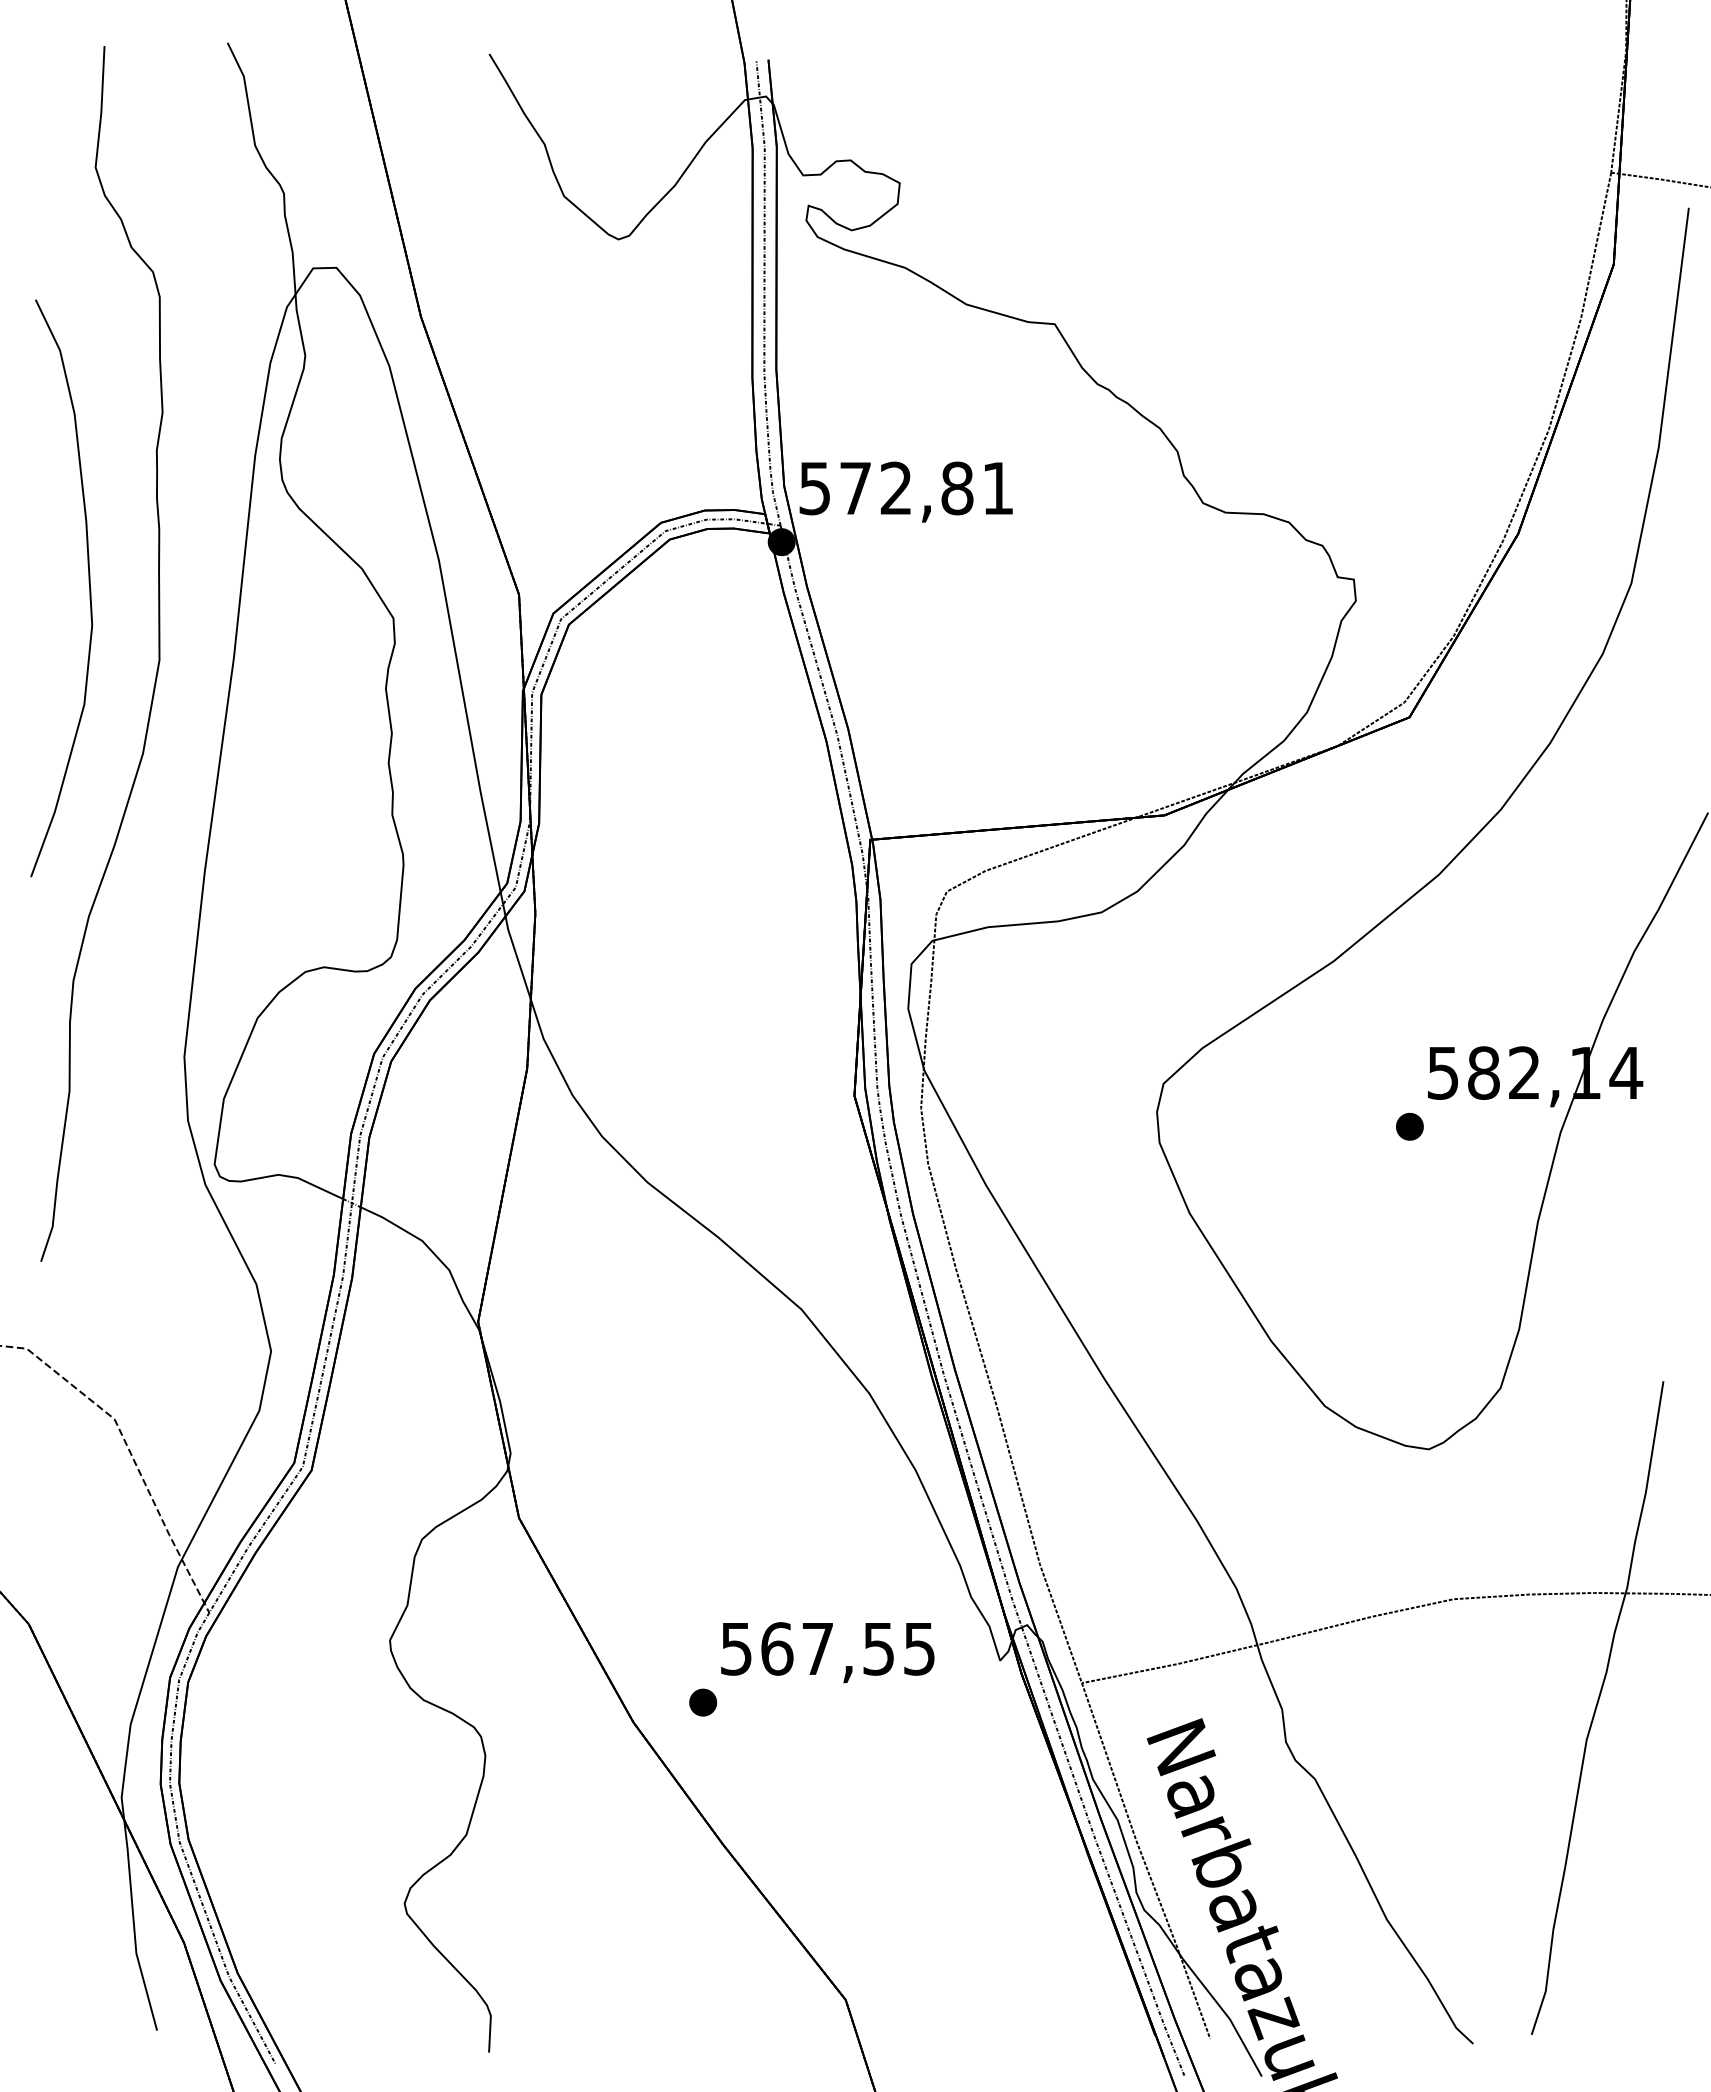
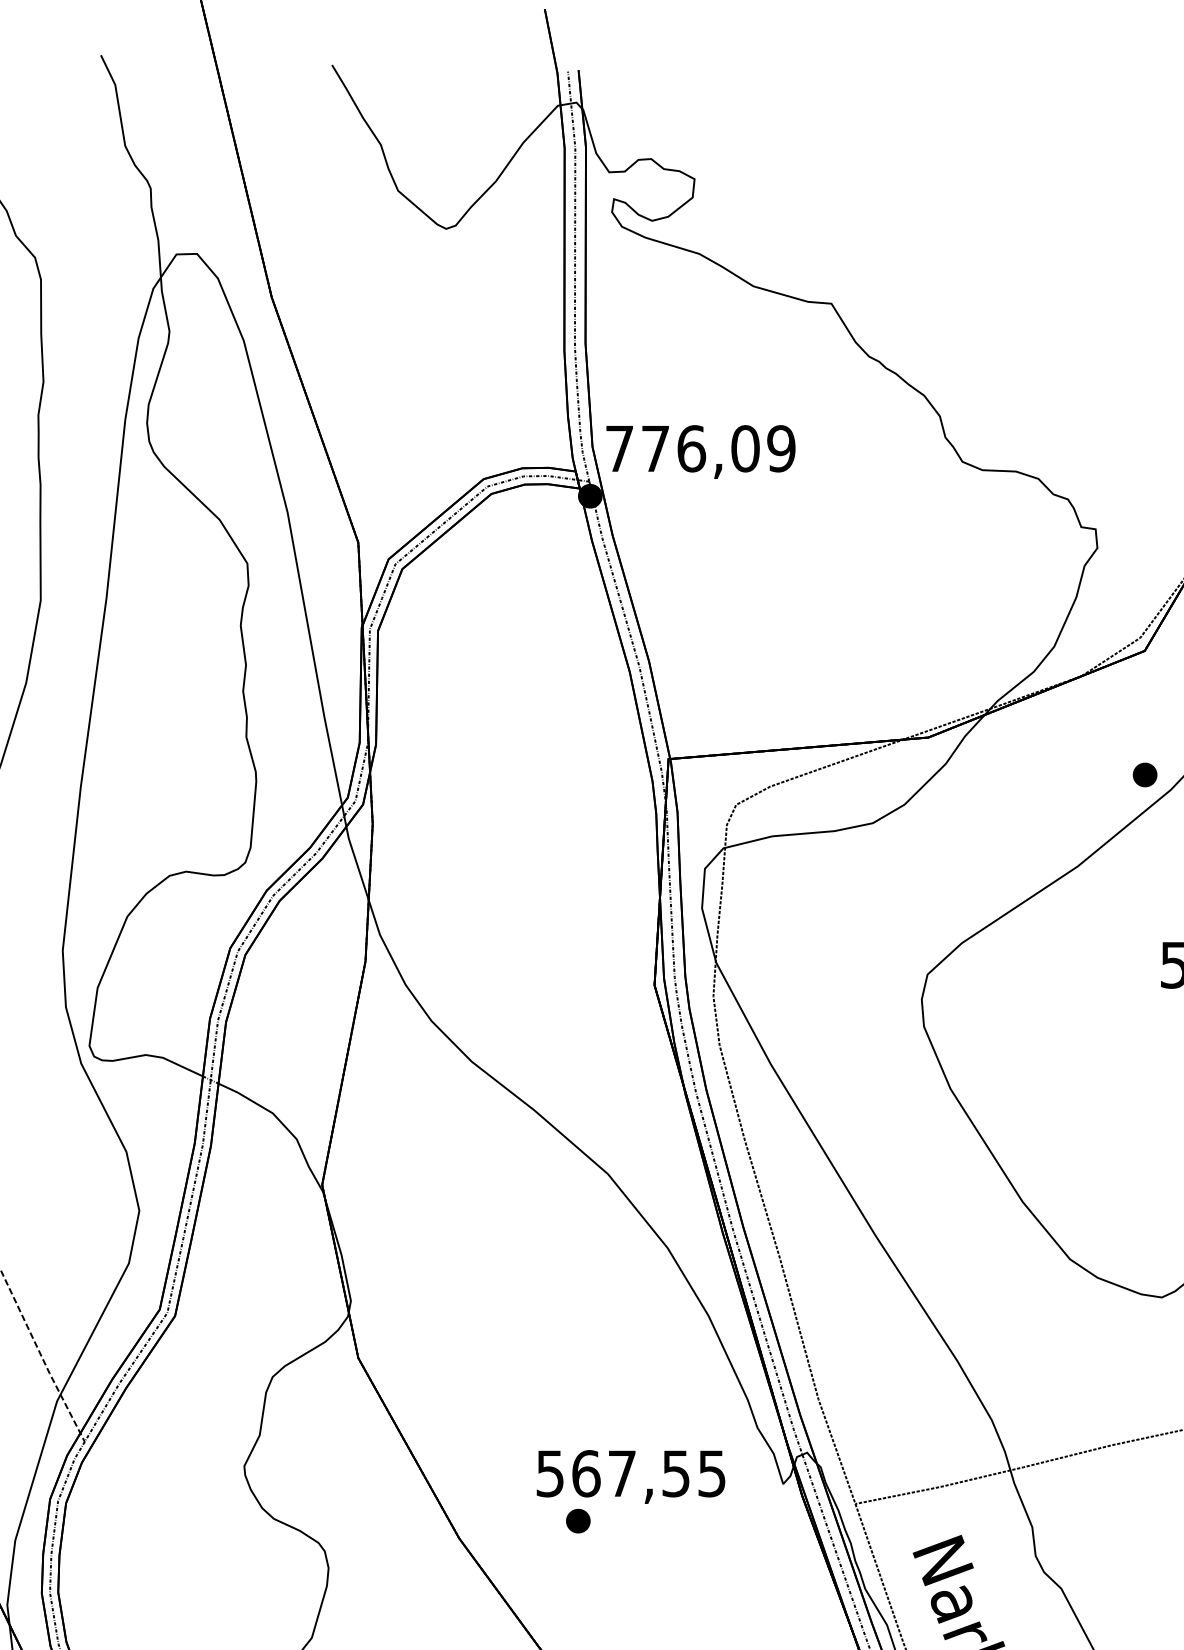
text: (906, 488) -> (700, 448), 572,81 -> 776,09
part: (1409, 1126) -> (1144, 774), moved
part: (703, 1702) -> (578, 1521), moved

